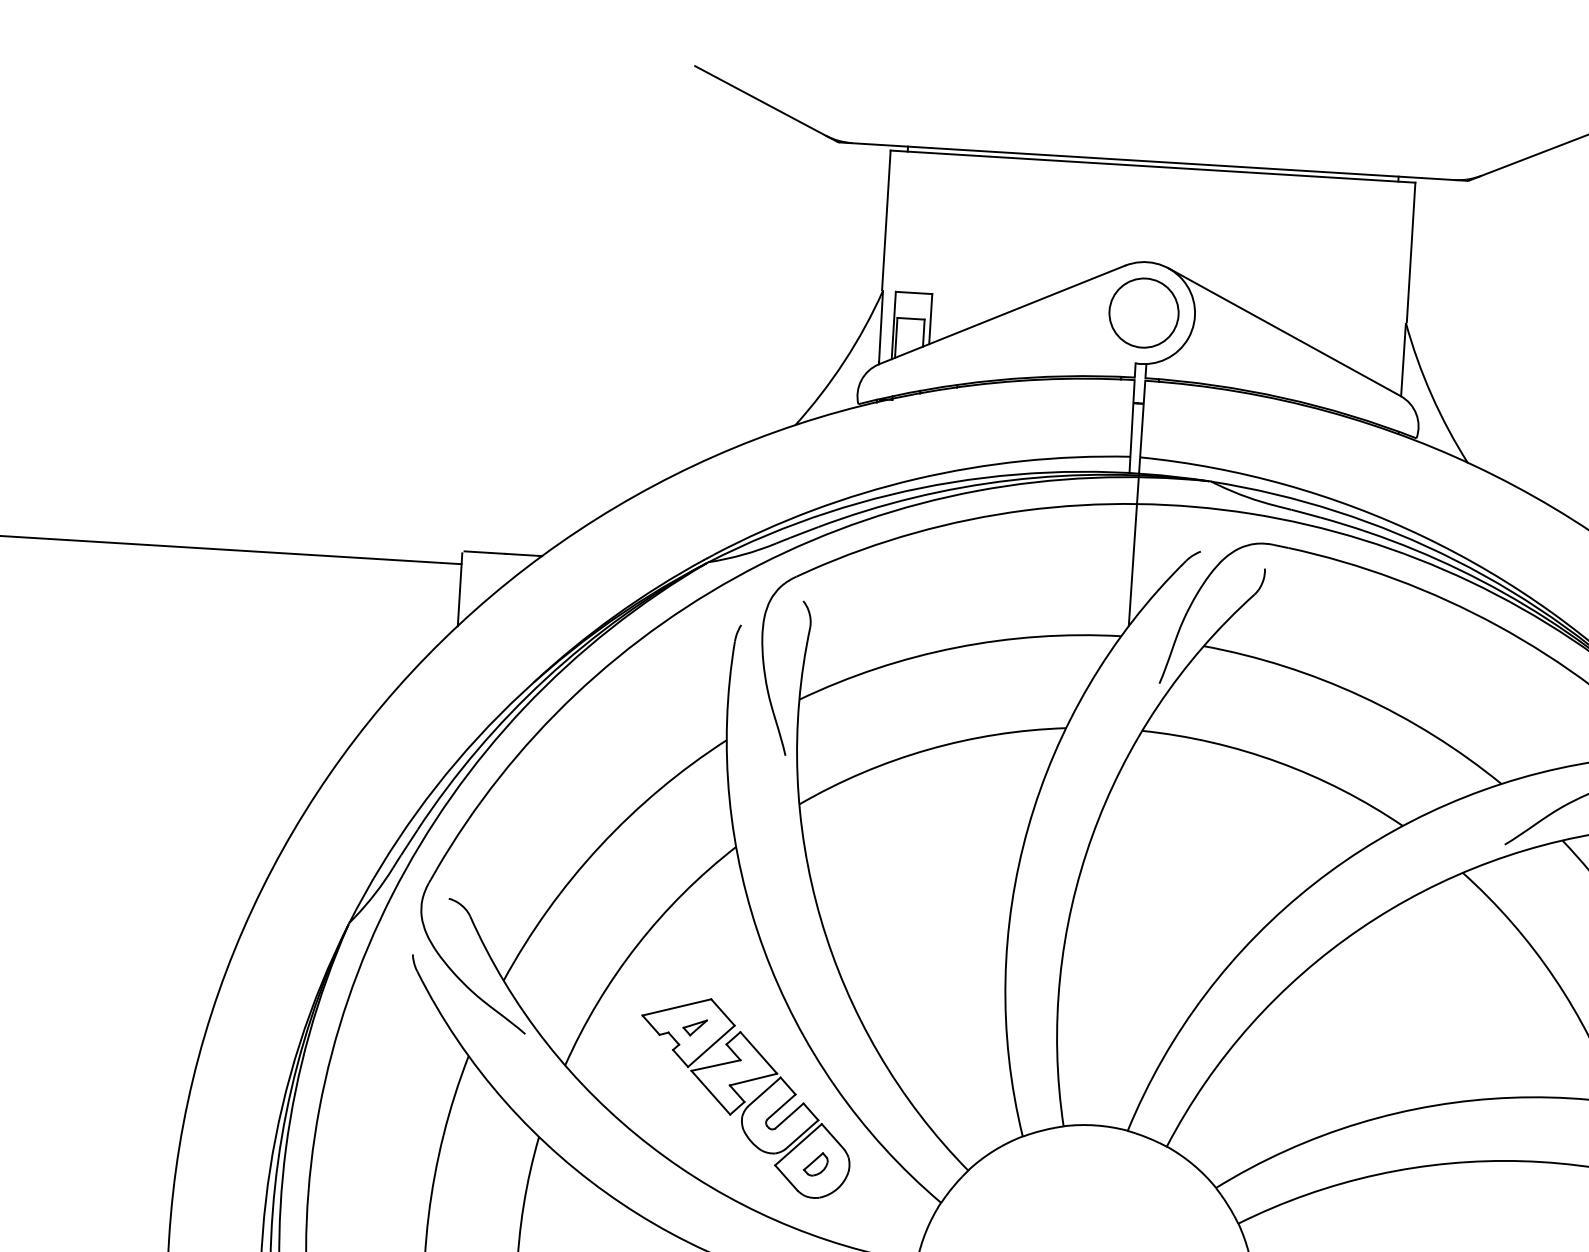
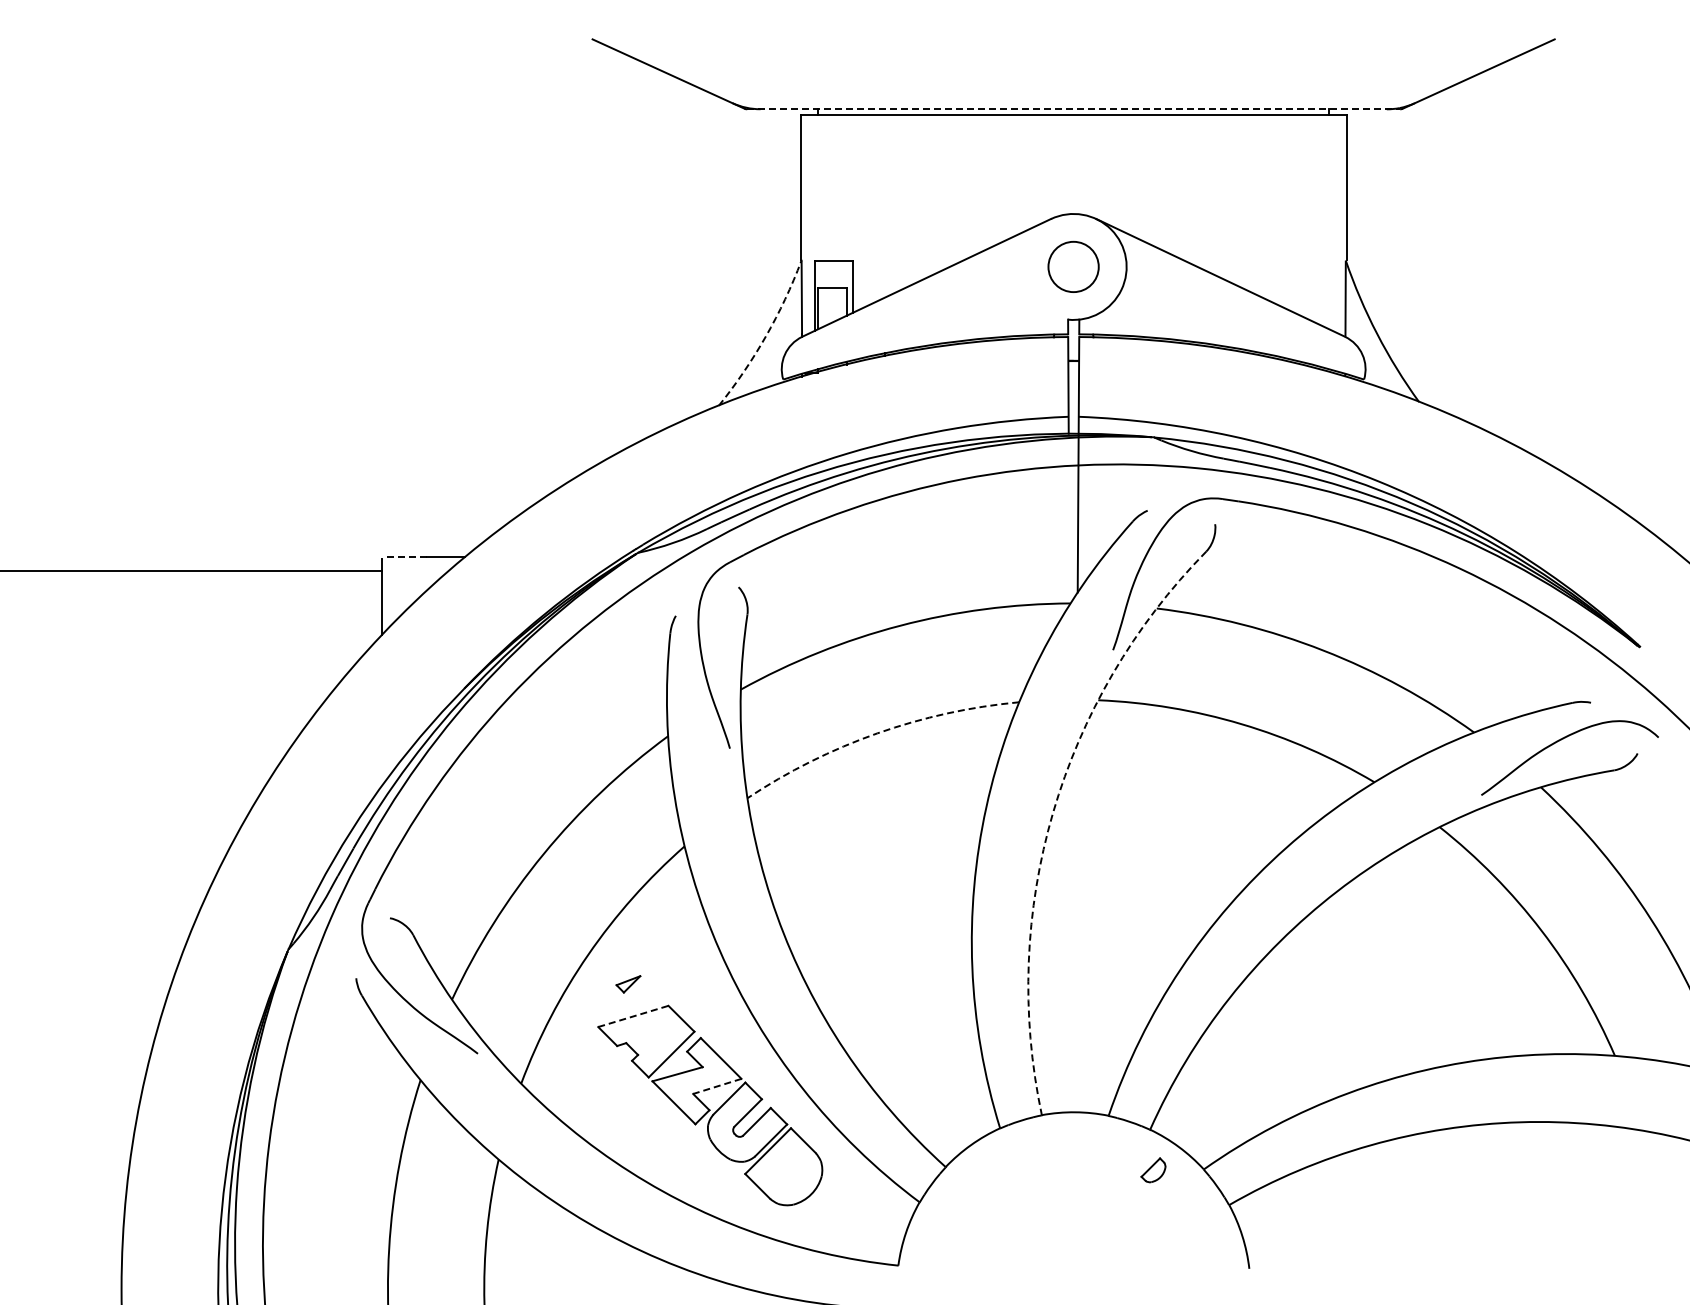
line: (1154, 161) -> (1074, 109), solid -> dashed
circle: (1143, 312) -> (1073, 266), size x0.7
arc: (843, 361) -> (765, 336), solid -> dashed
line: (484, 553) -> (405, 557), solid -> dashed
arc: (928, 749) -> (877, 733), solid -> dashed
arc: (1092, 836) -> (1053, 812), solid -> dashed
line: (677, 1007) -> (633, 1016), solid -> dashed
part: (695, 1027) -> (628, 984), moved
line: (752, 1079) -> (716, 1086), solid -> dashed
part: (815, 1164) -> (1153, 1170), moved

